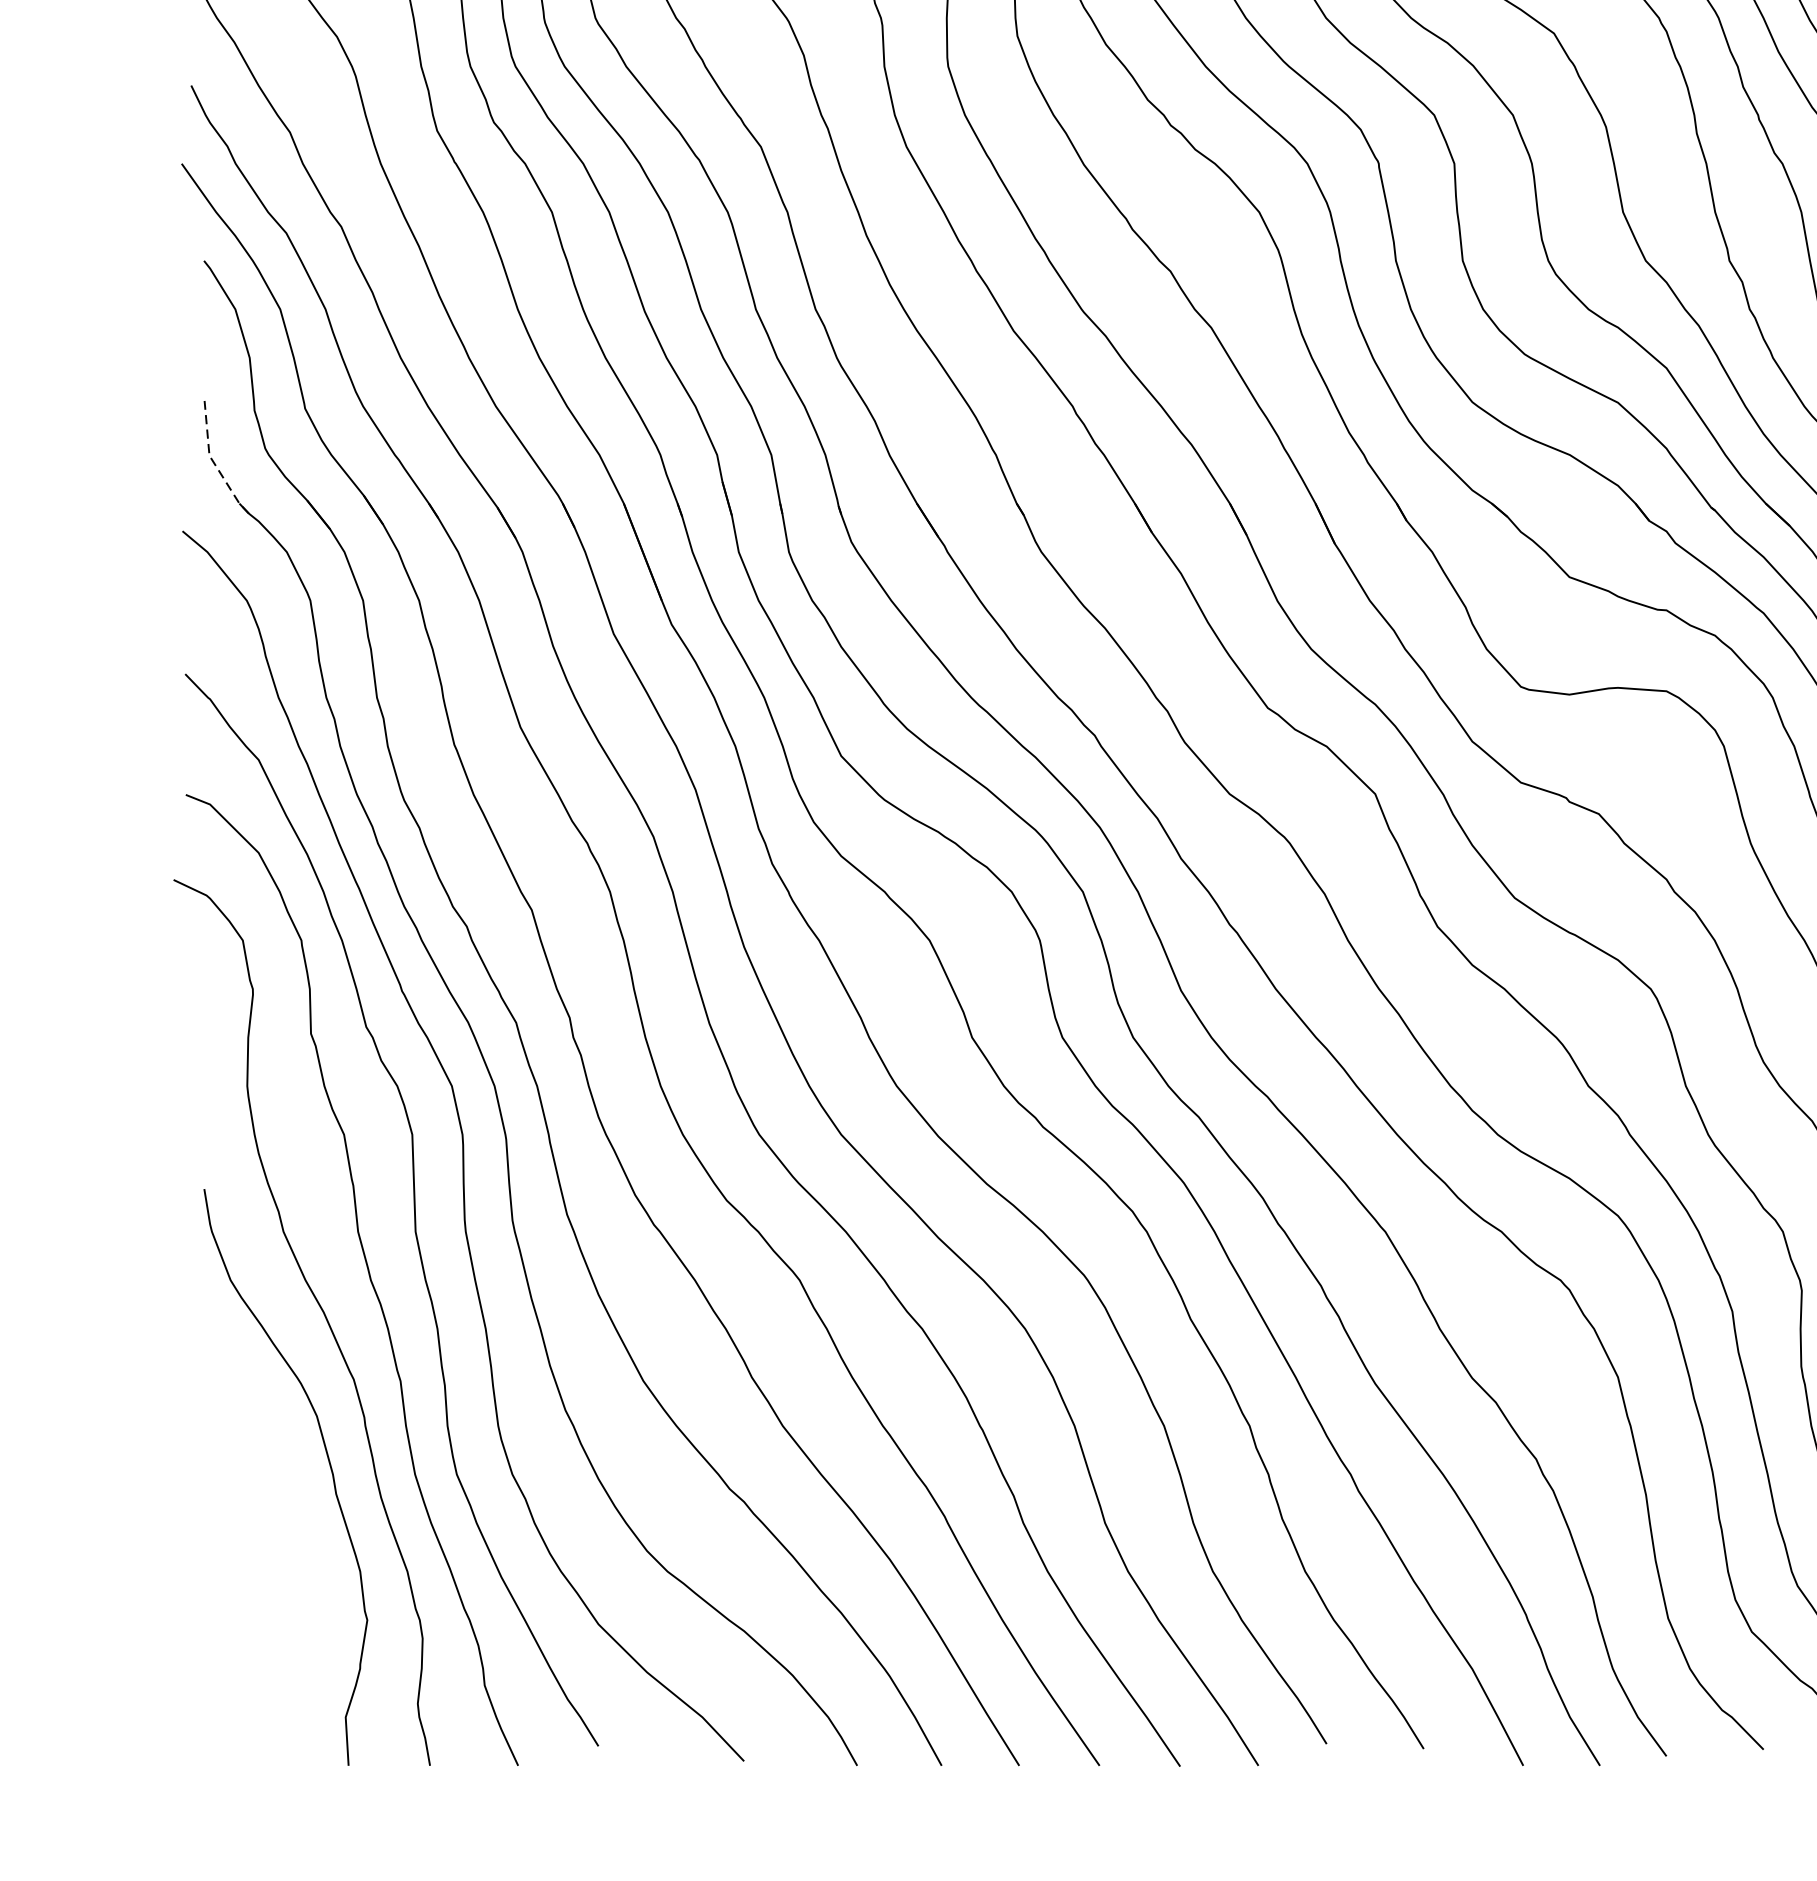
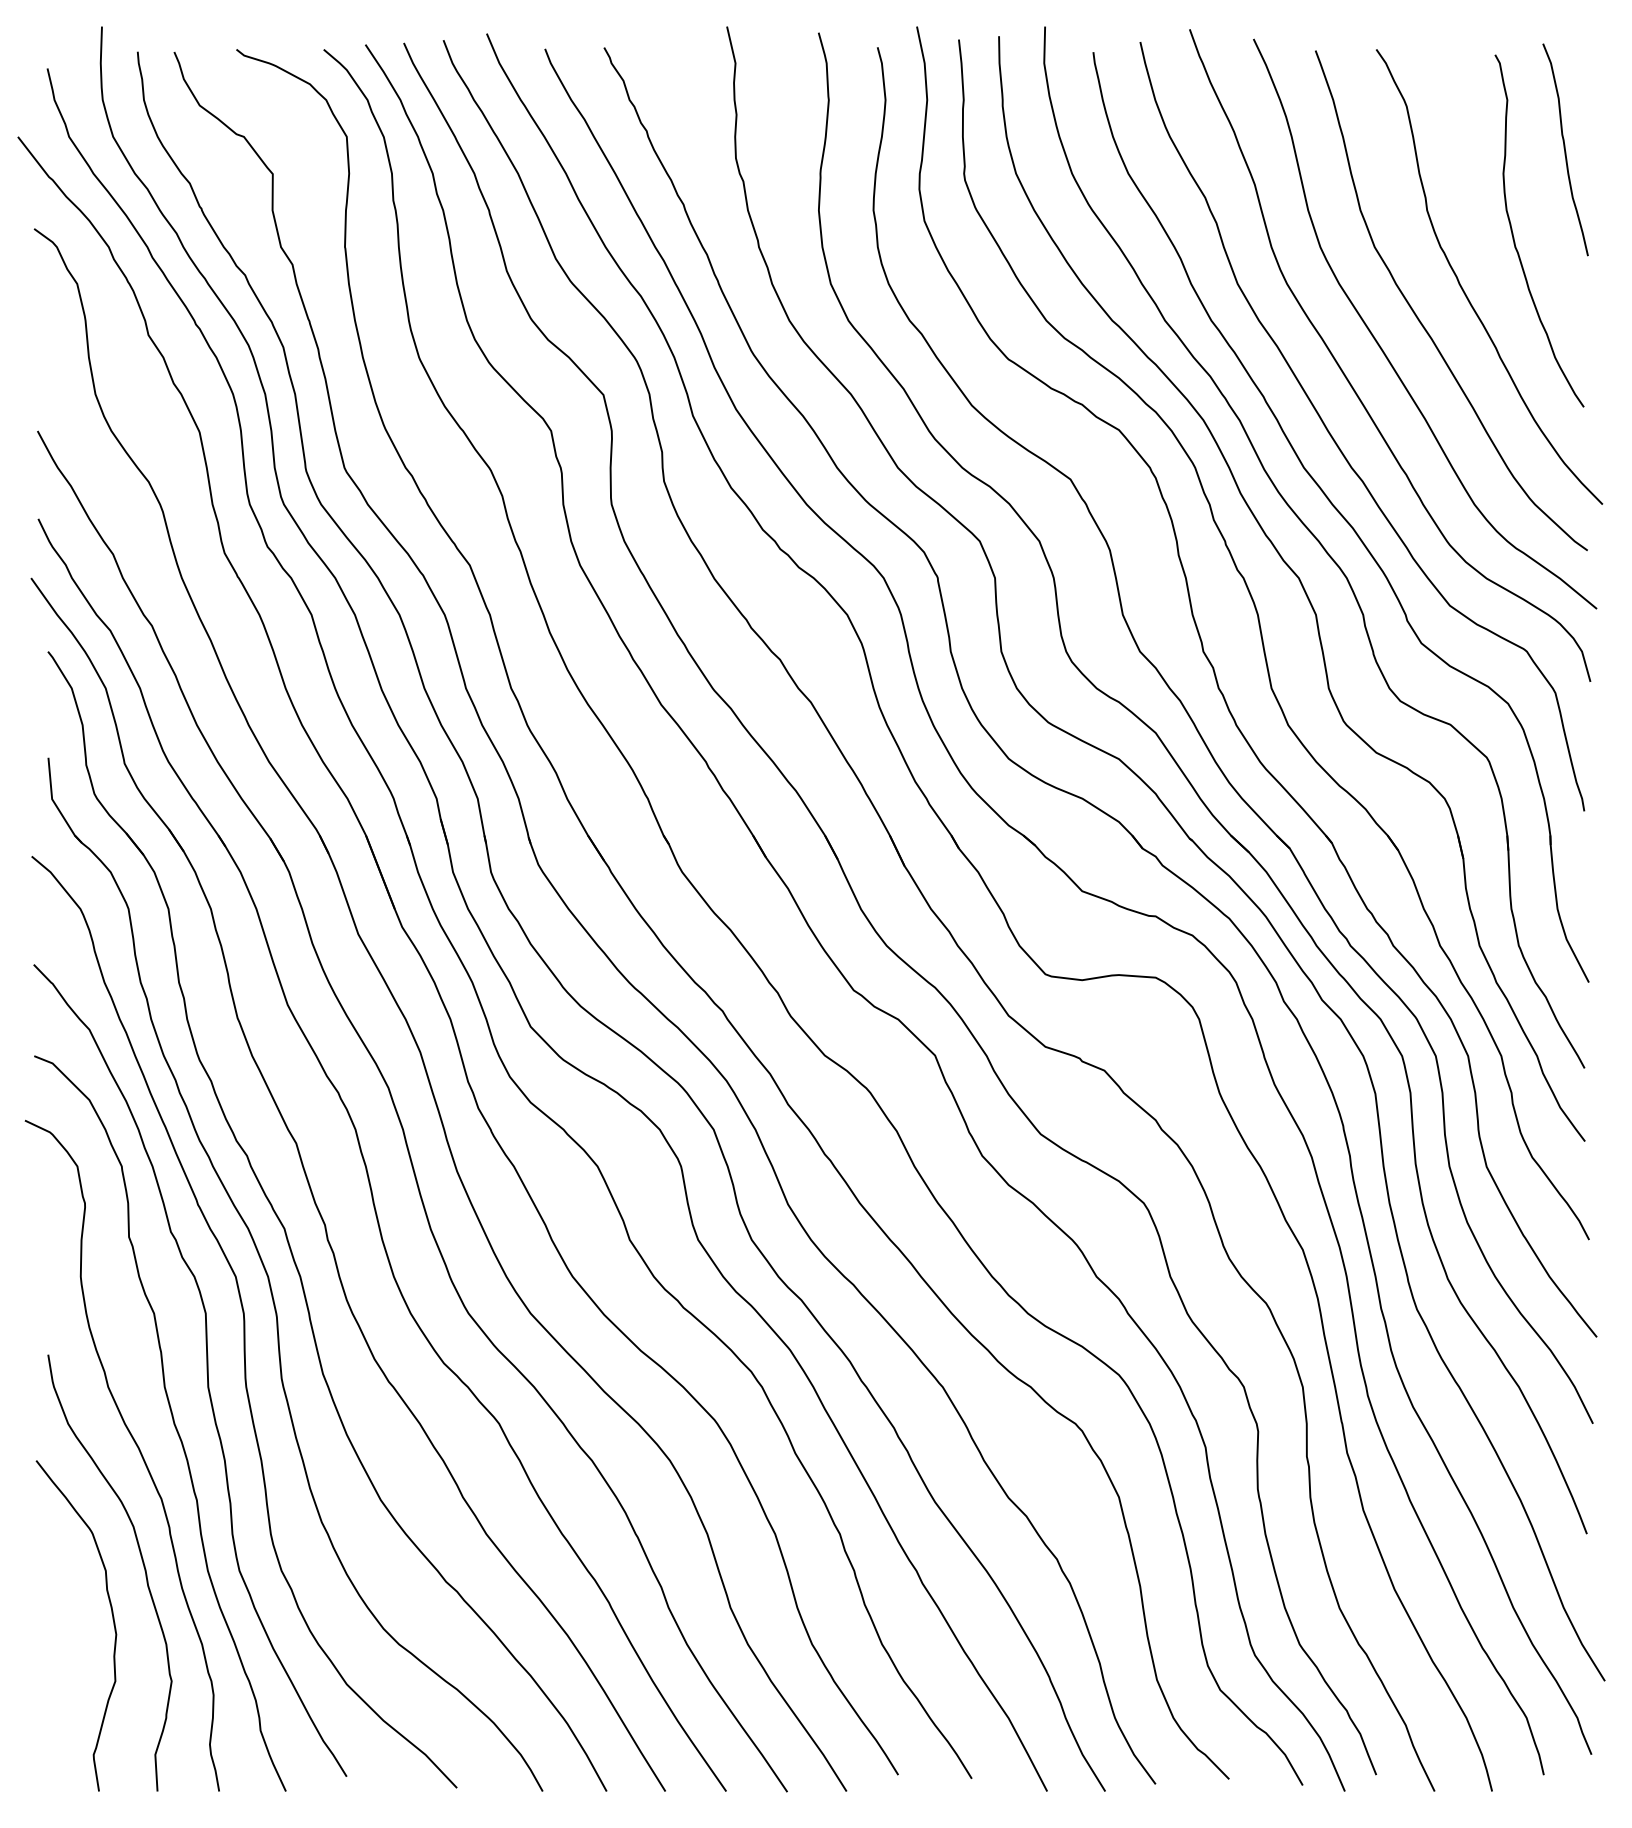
line: (213, 462) -> (55, 804), dashed -> solid
curve: (289, 1538) -> (112, 1619), added

